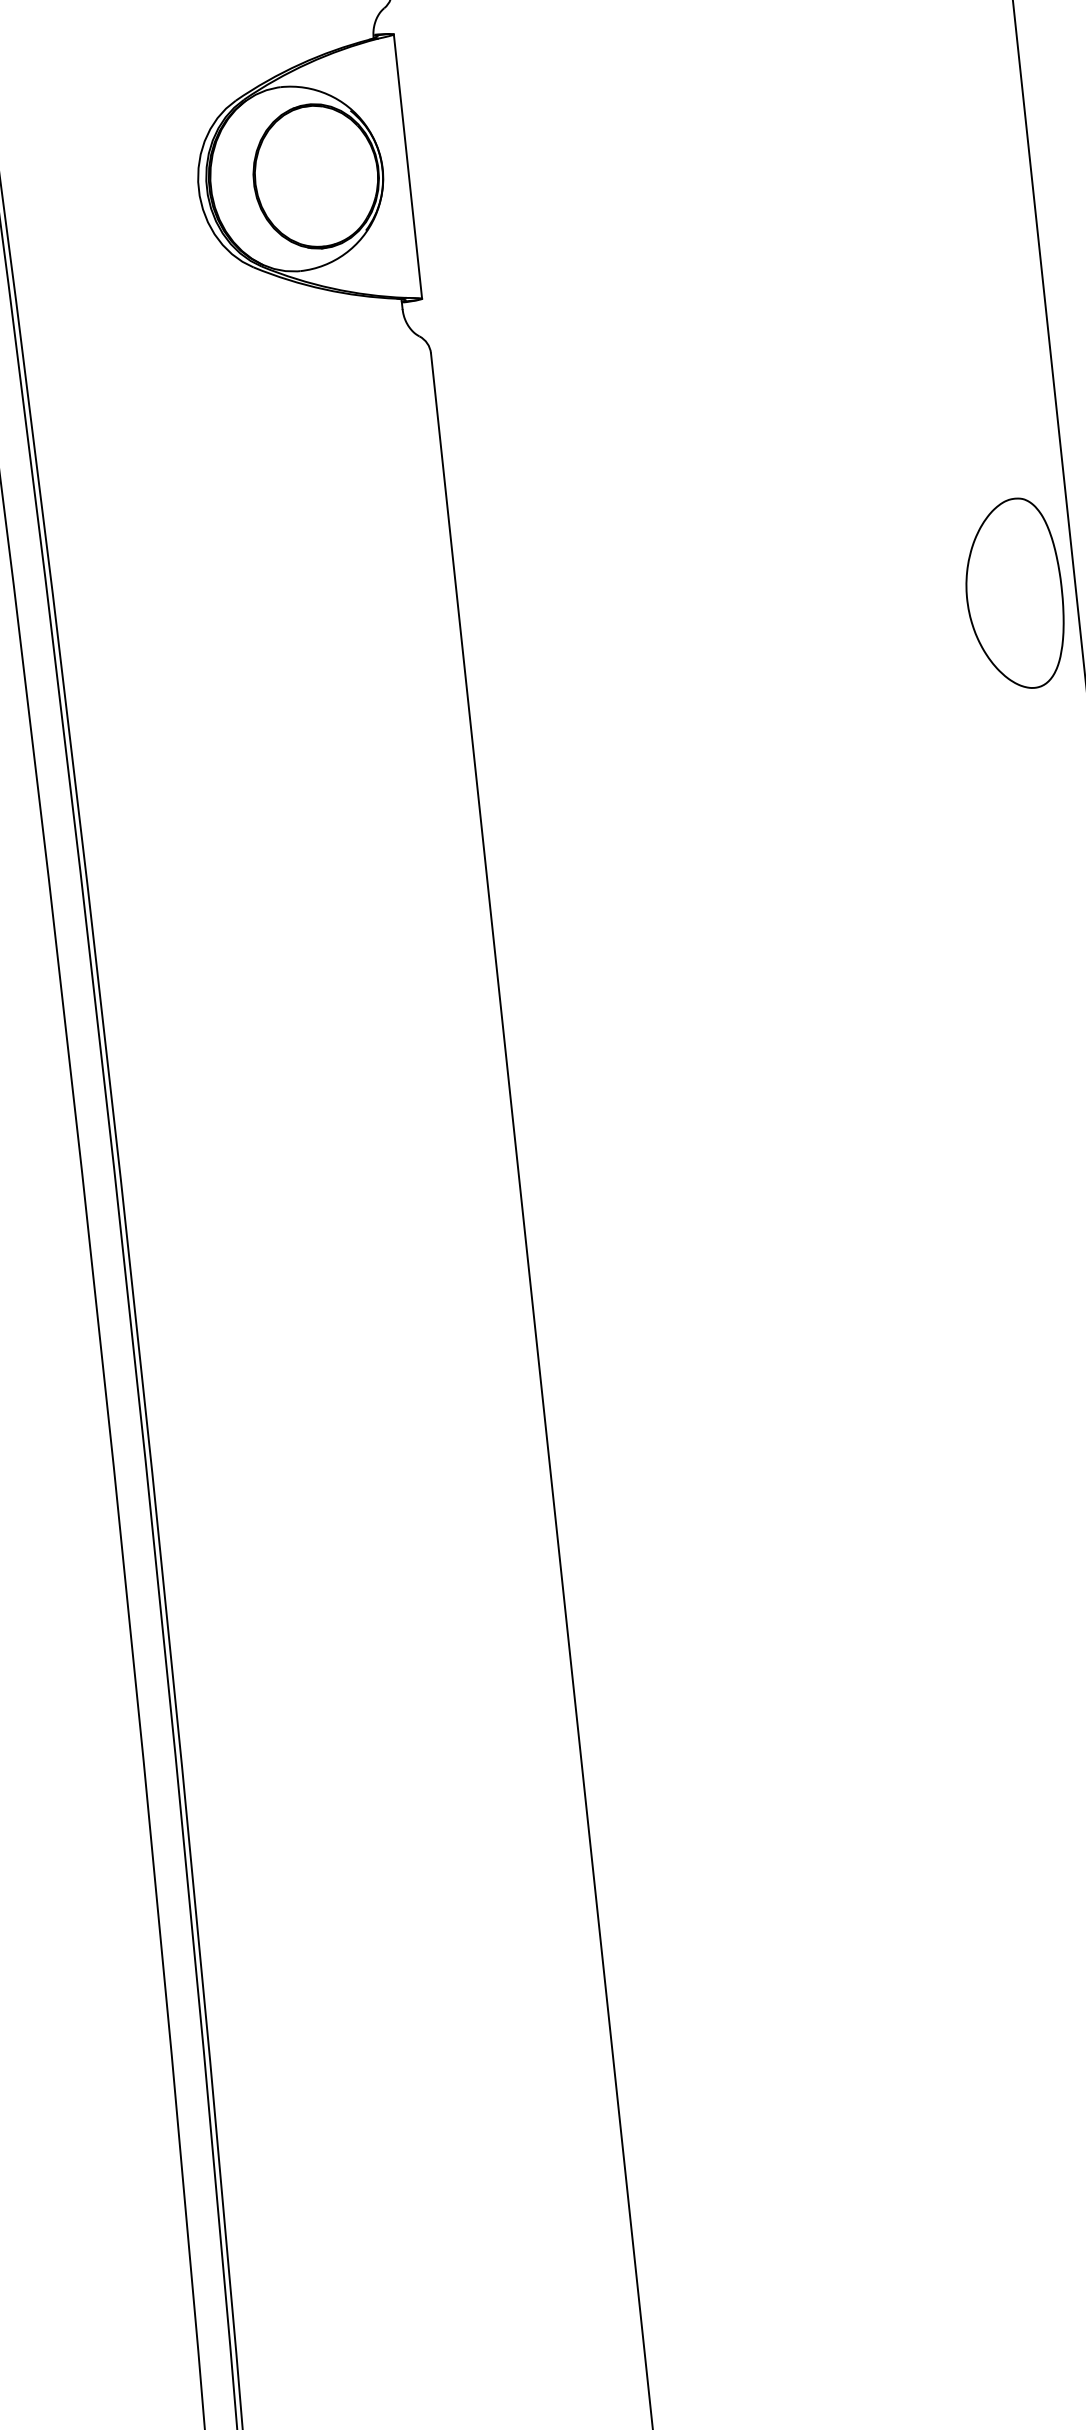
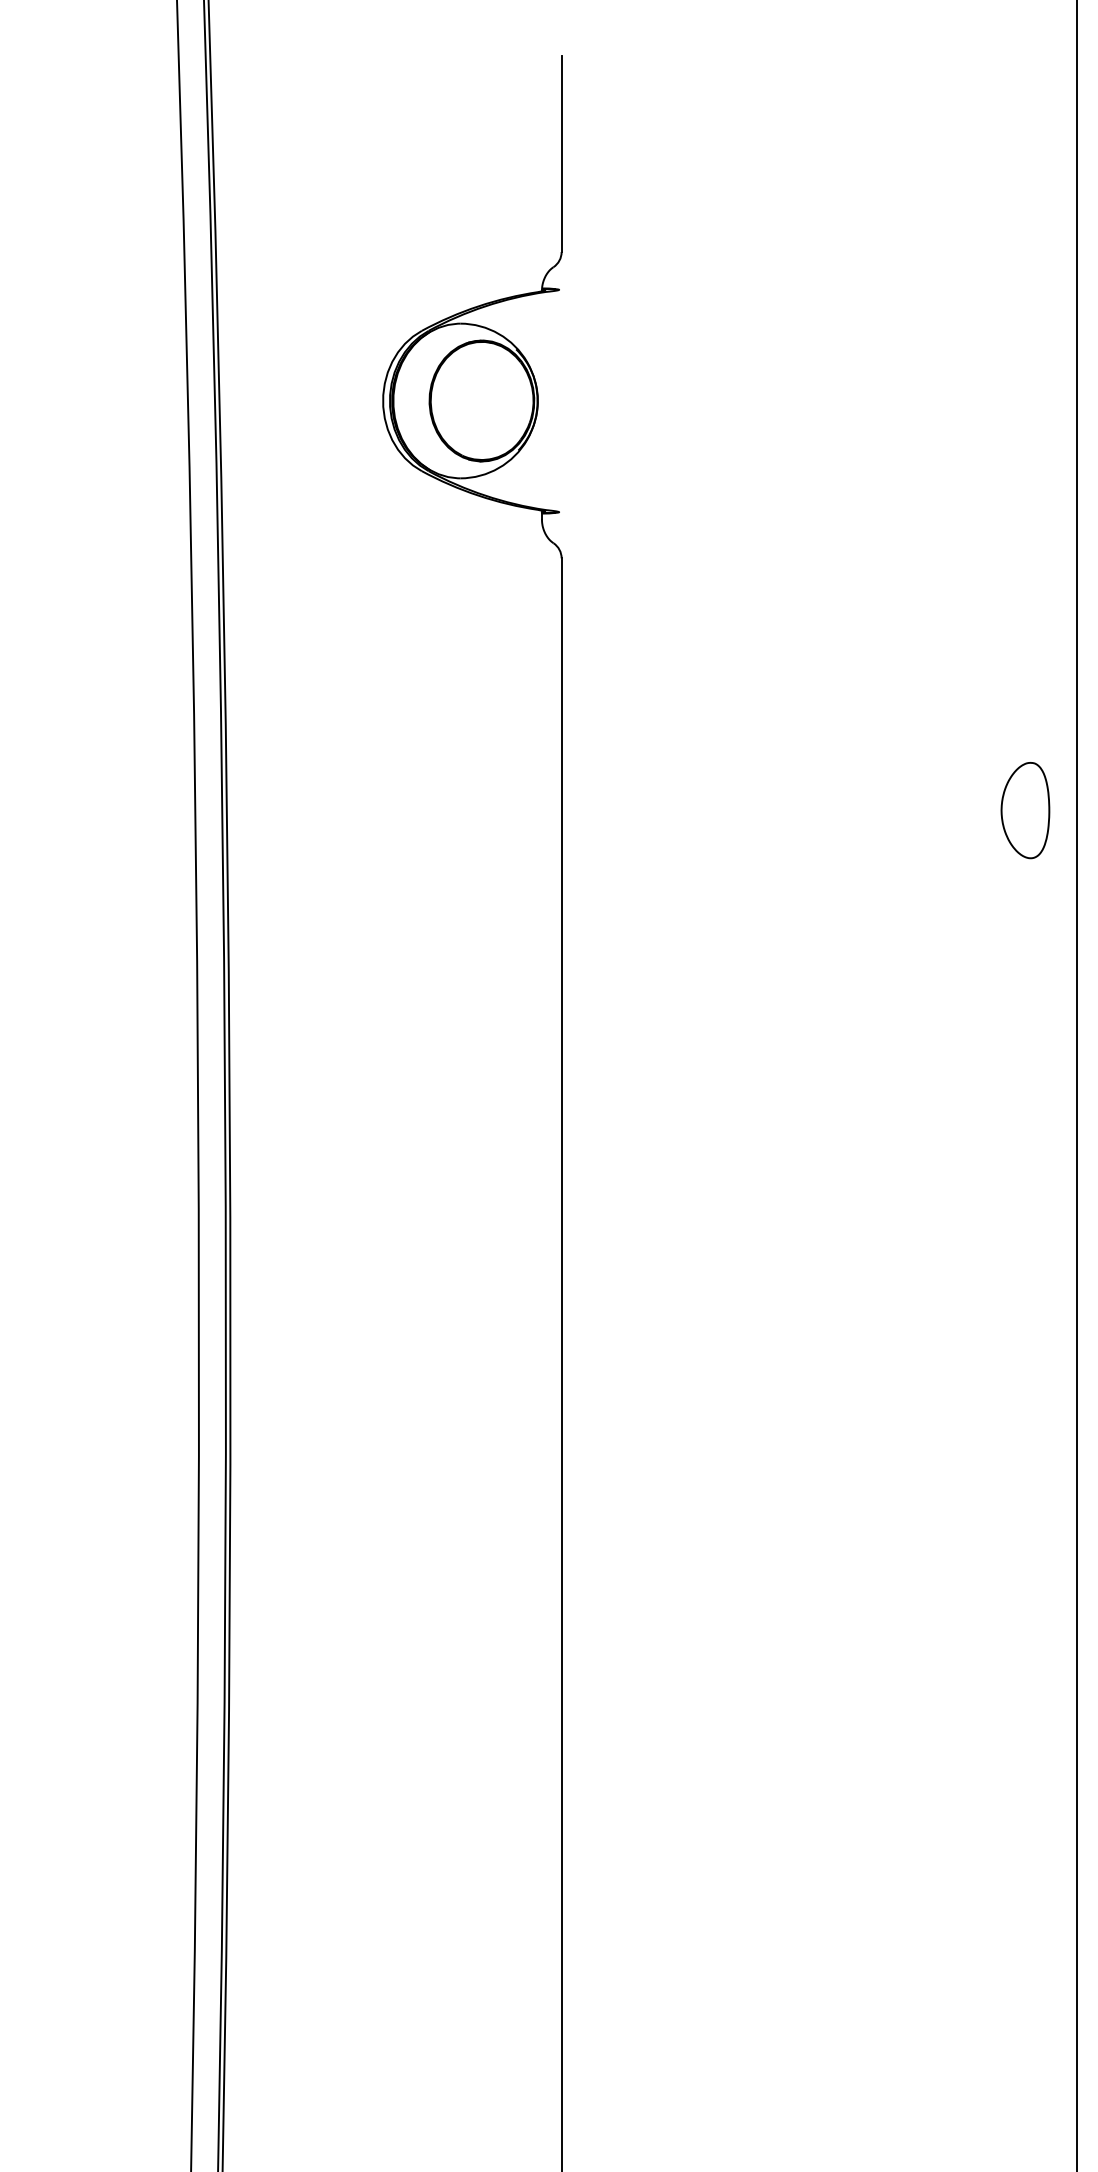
line: (408, 165) -> (559, 400), removed
part: (1014, 594) -> (1025, 810), size x0.6

